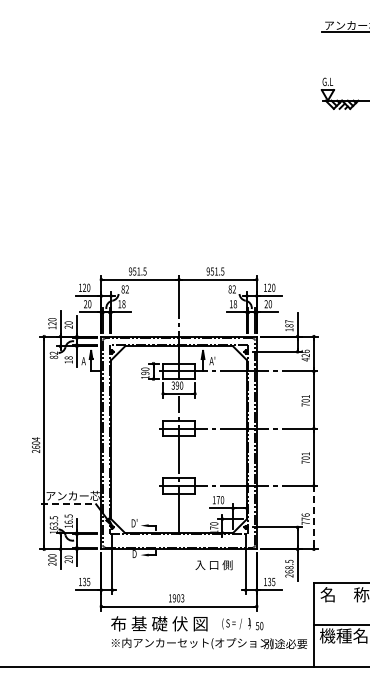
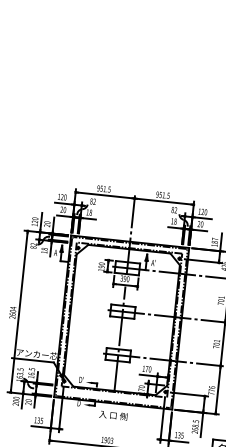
line: (68, 504) -> (32, 360), dashed -> solid
line: (313, 517) -> (217, 389), dashed -> solid
text: (213, 565) -> (112, 415), moved

